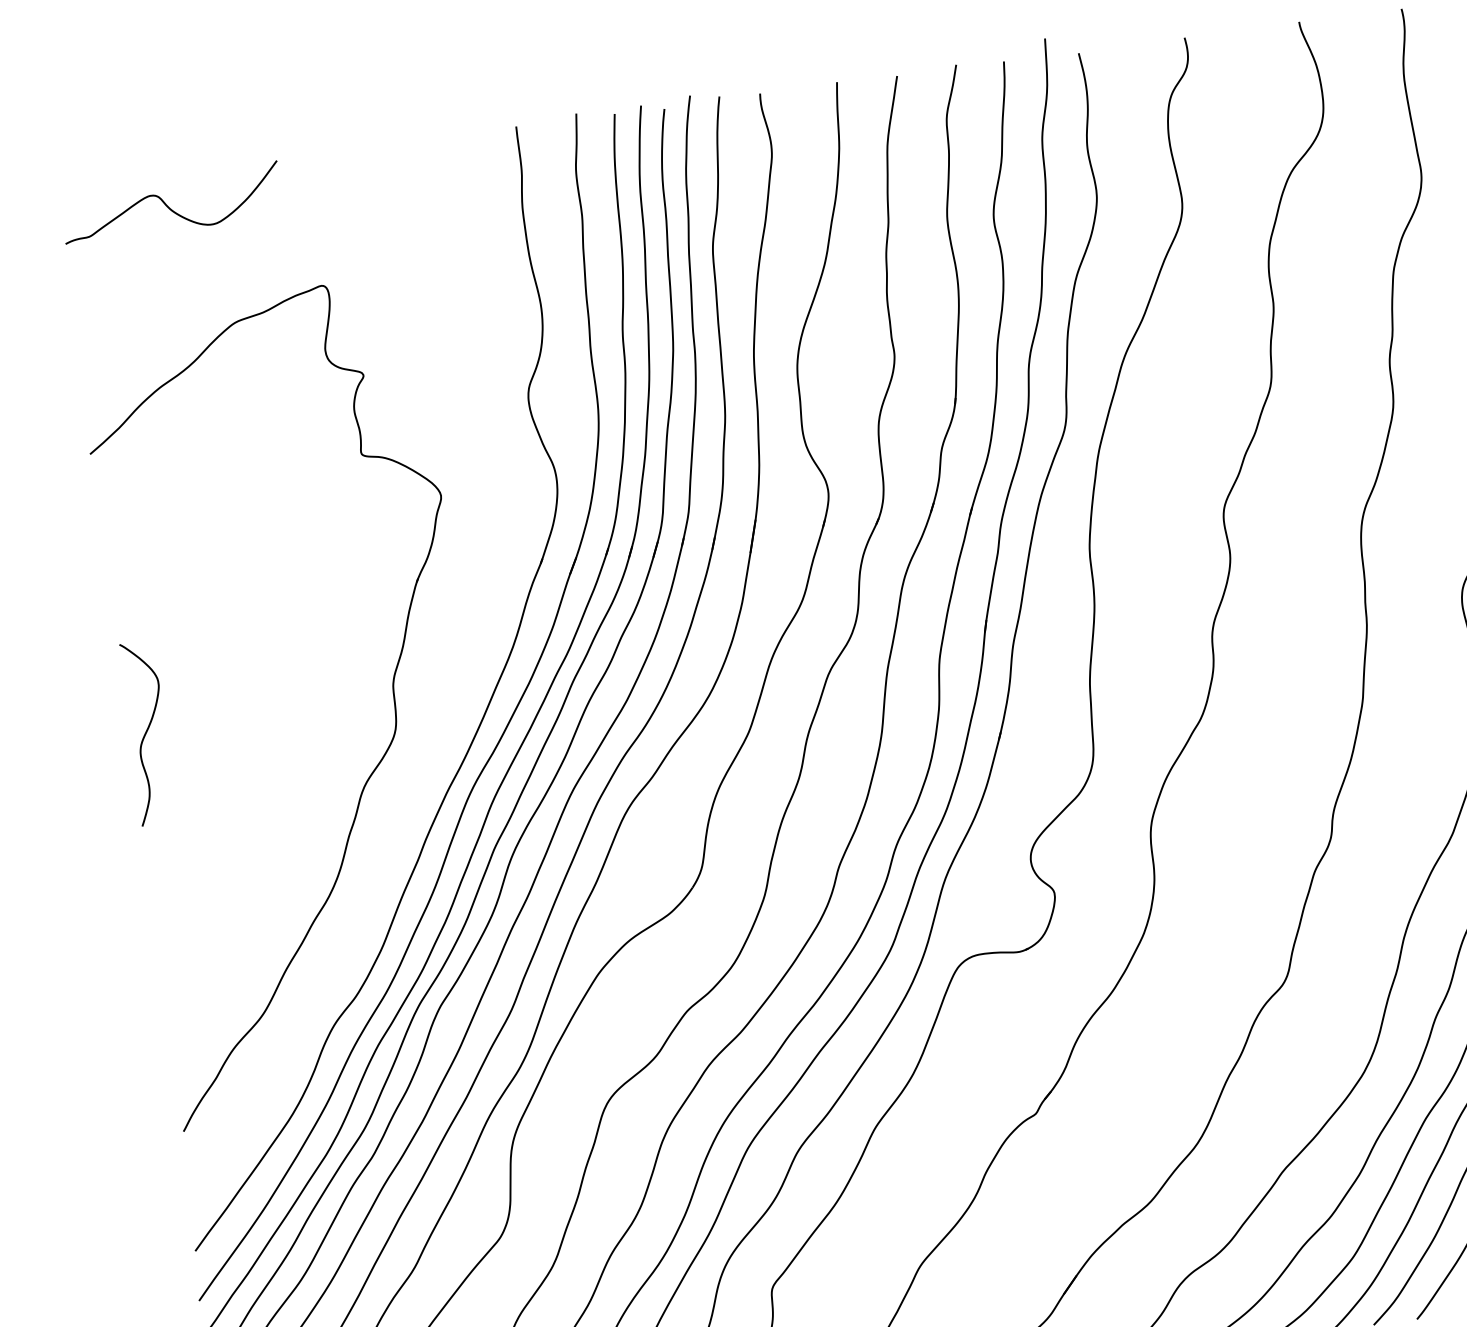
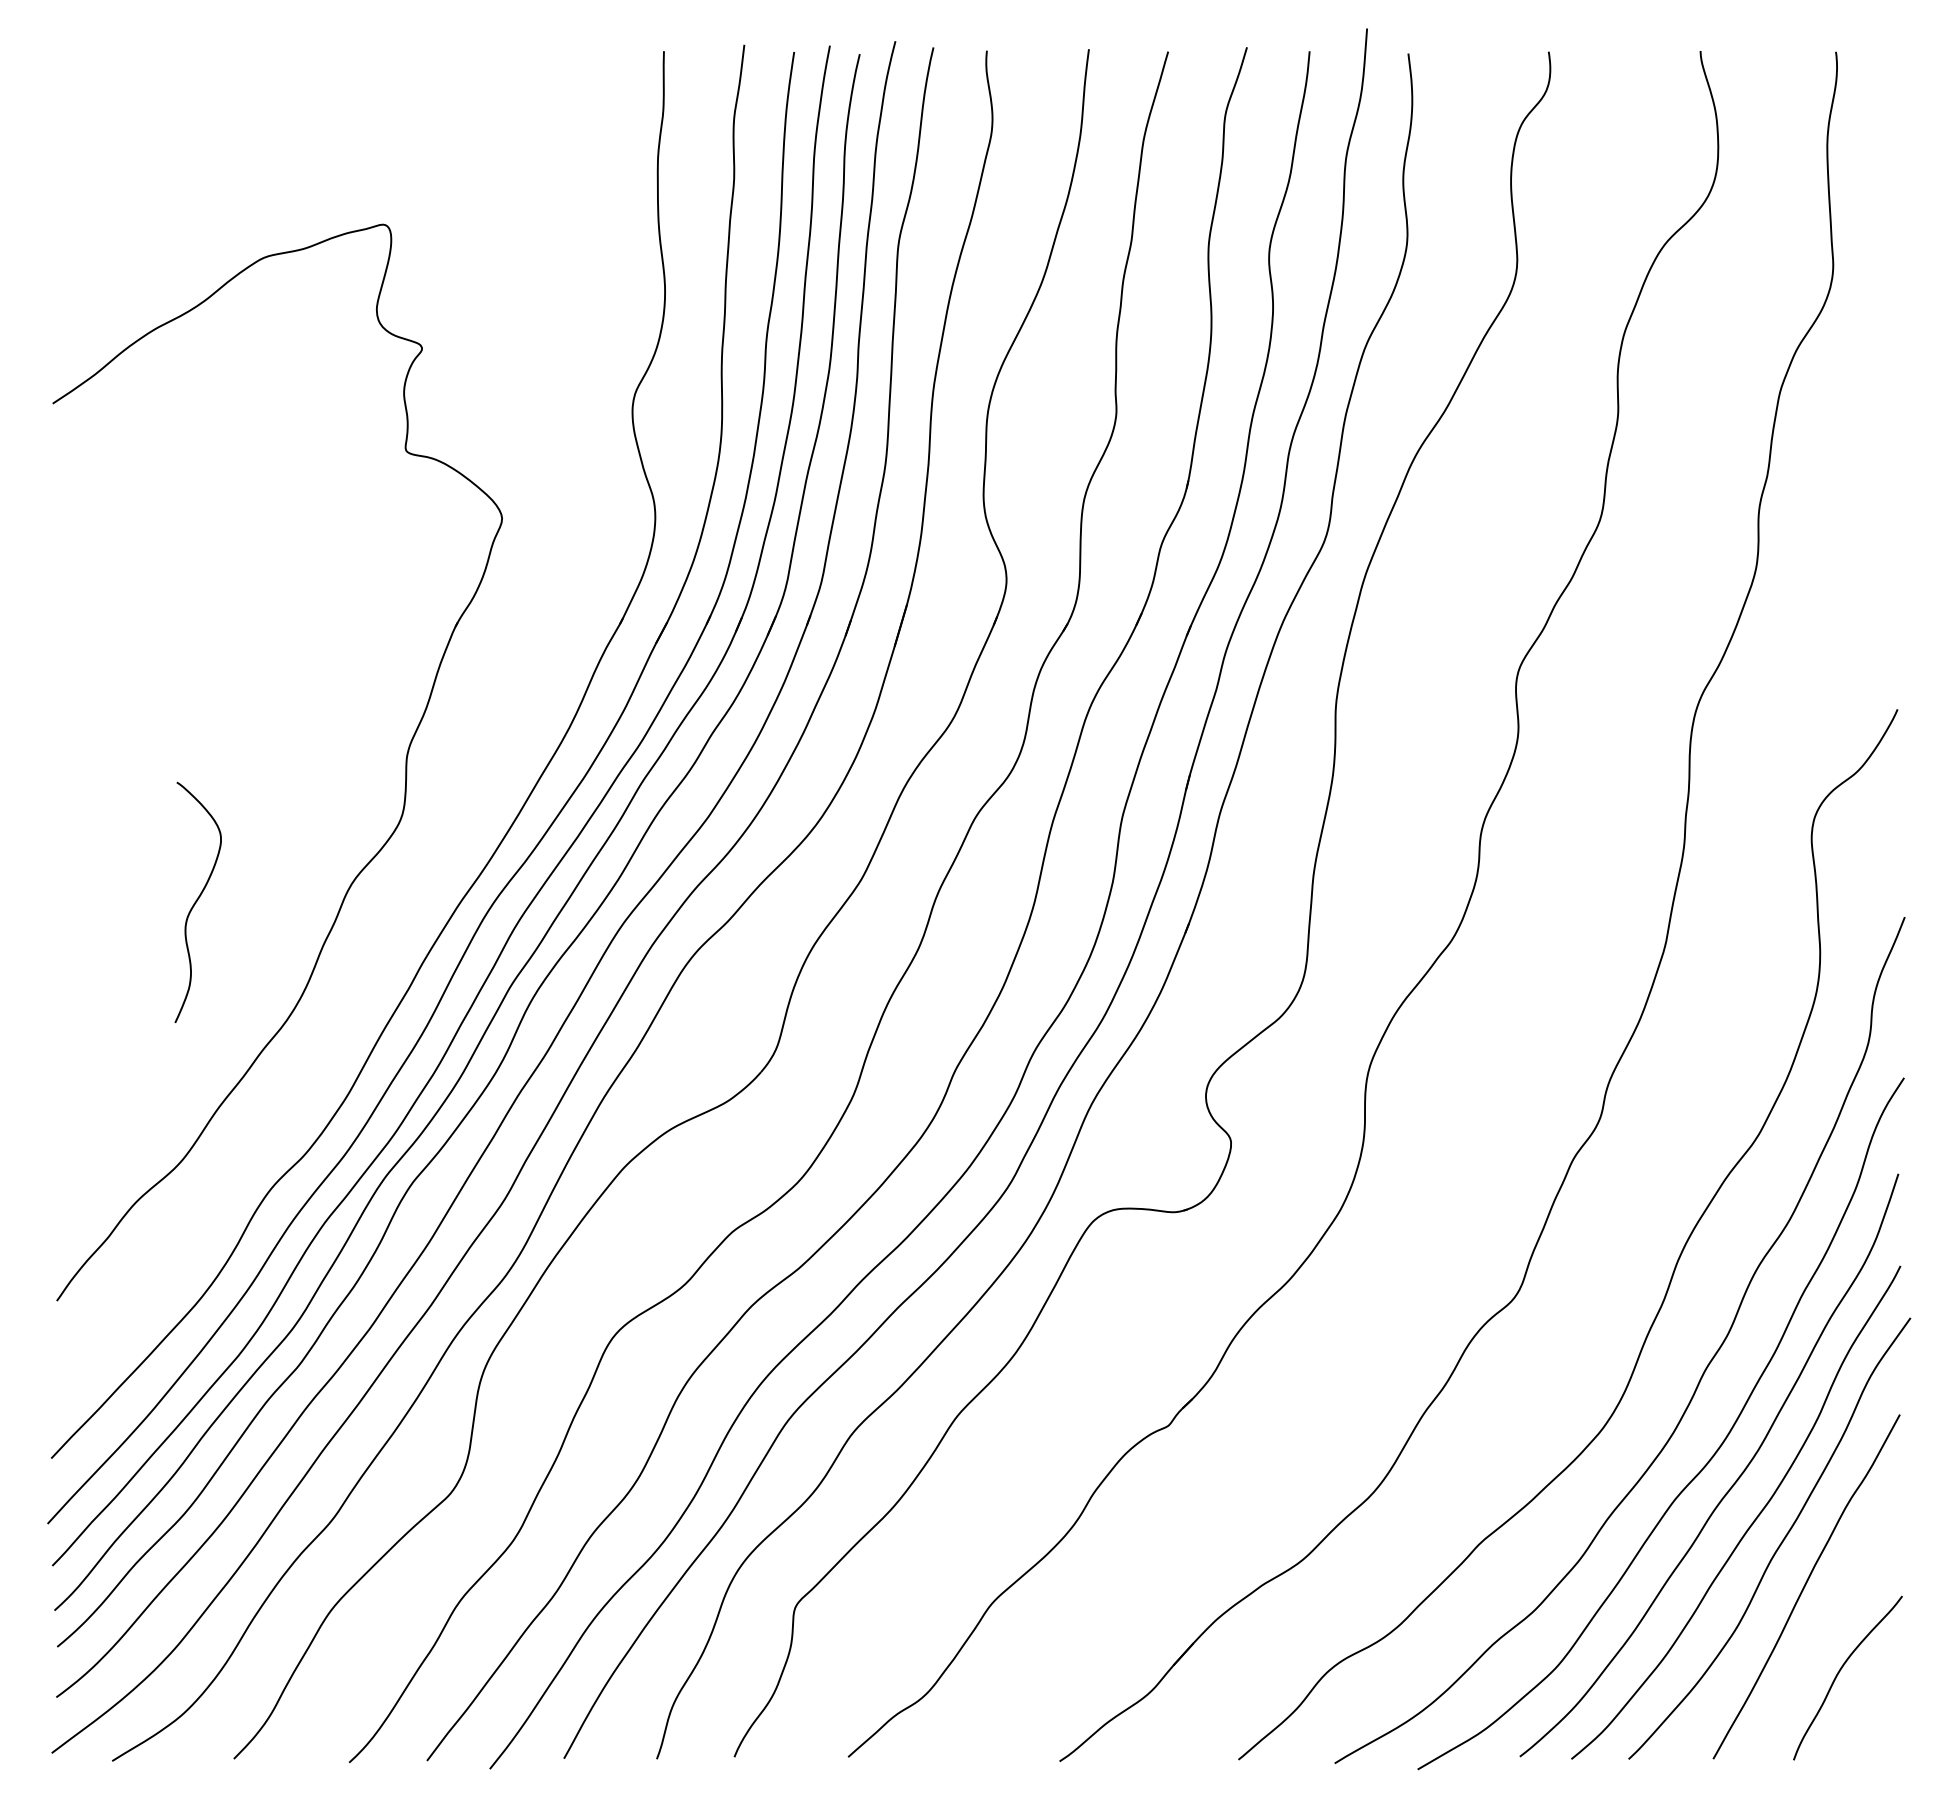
curve: (168, 206) -> (197, 94), removed
curve: (147, 732) -> (197, 901), moved

